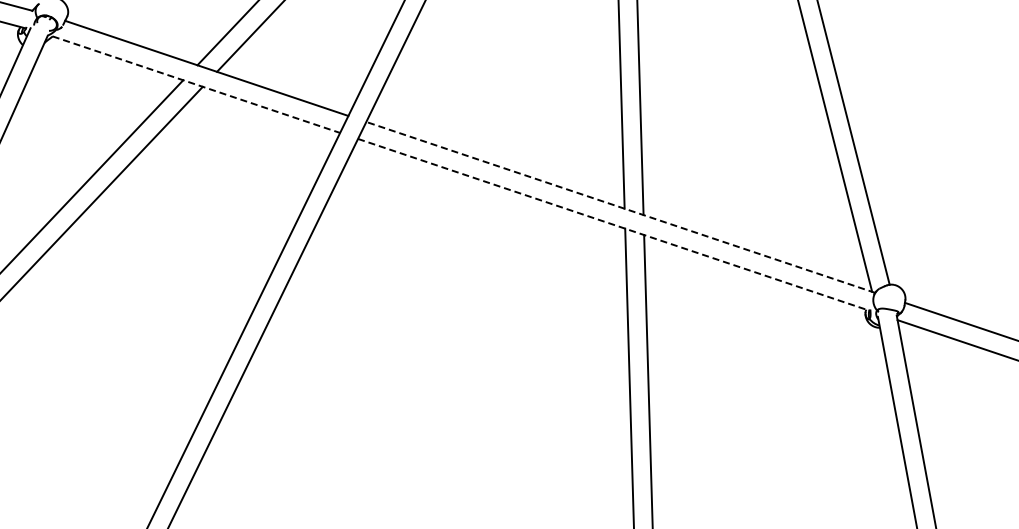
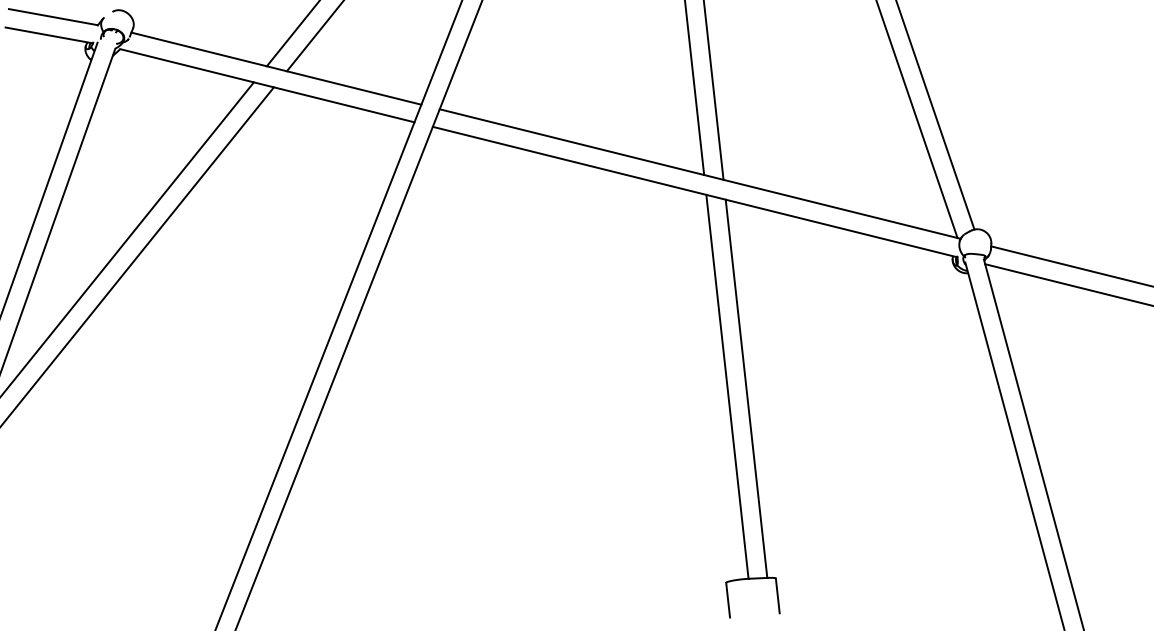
line: (196, 84) -> (267, 85), dashed -> solid
line: (620, 206) -> (699, 173), dashed -> solid
line: (614, 225) -> (695, 192), dashed -> solid

